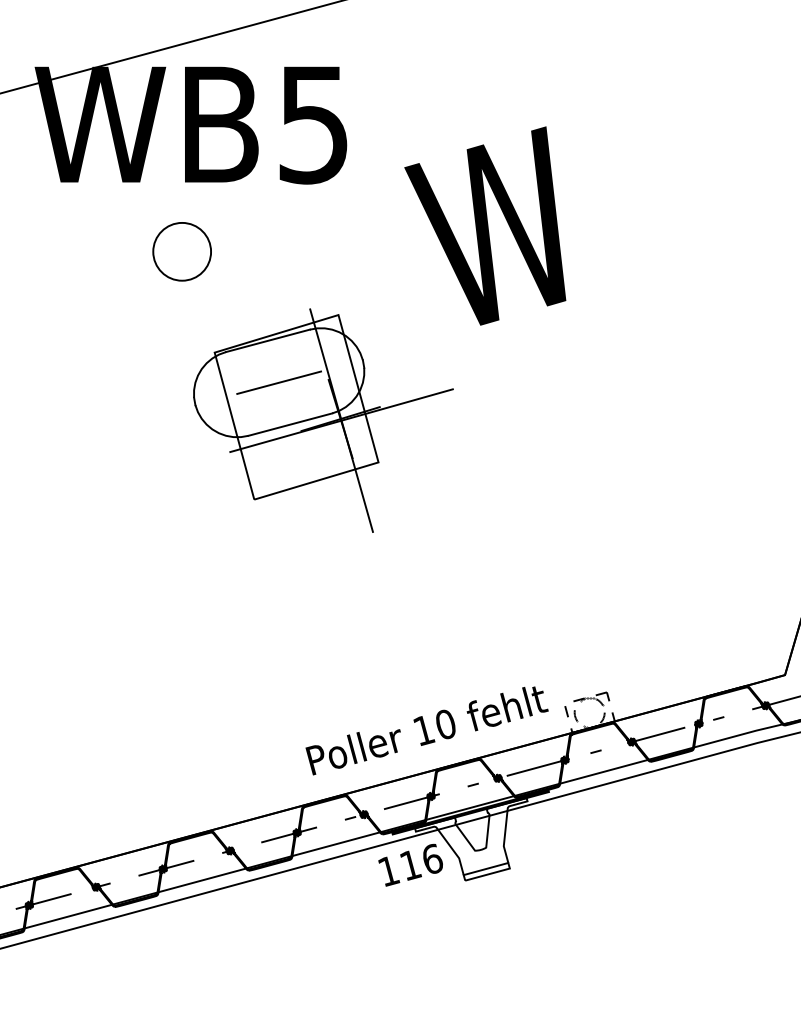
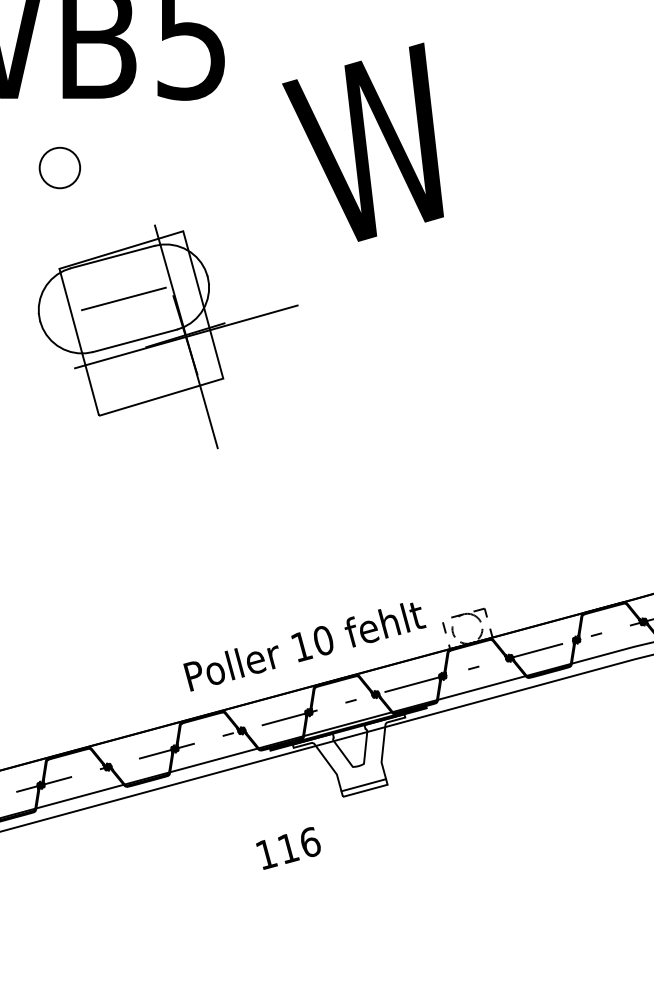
circle: (182, 251) -> (60, 167), size x0.7
part: (323, 420) -> (168, 336), moved
text: (410, 864) -> (288, 847), moved

